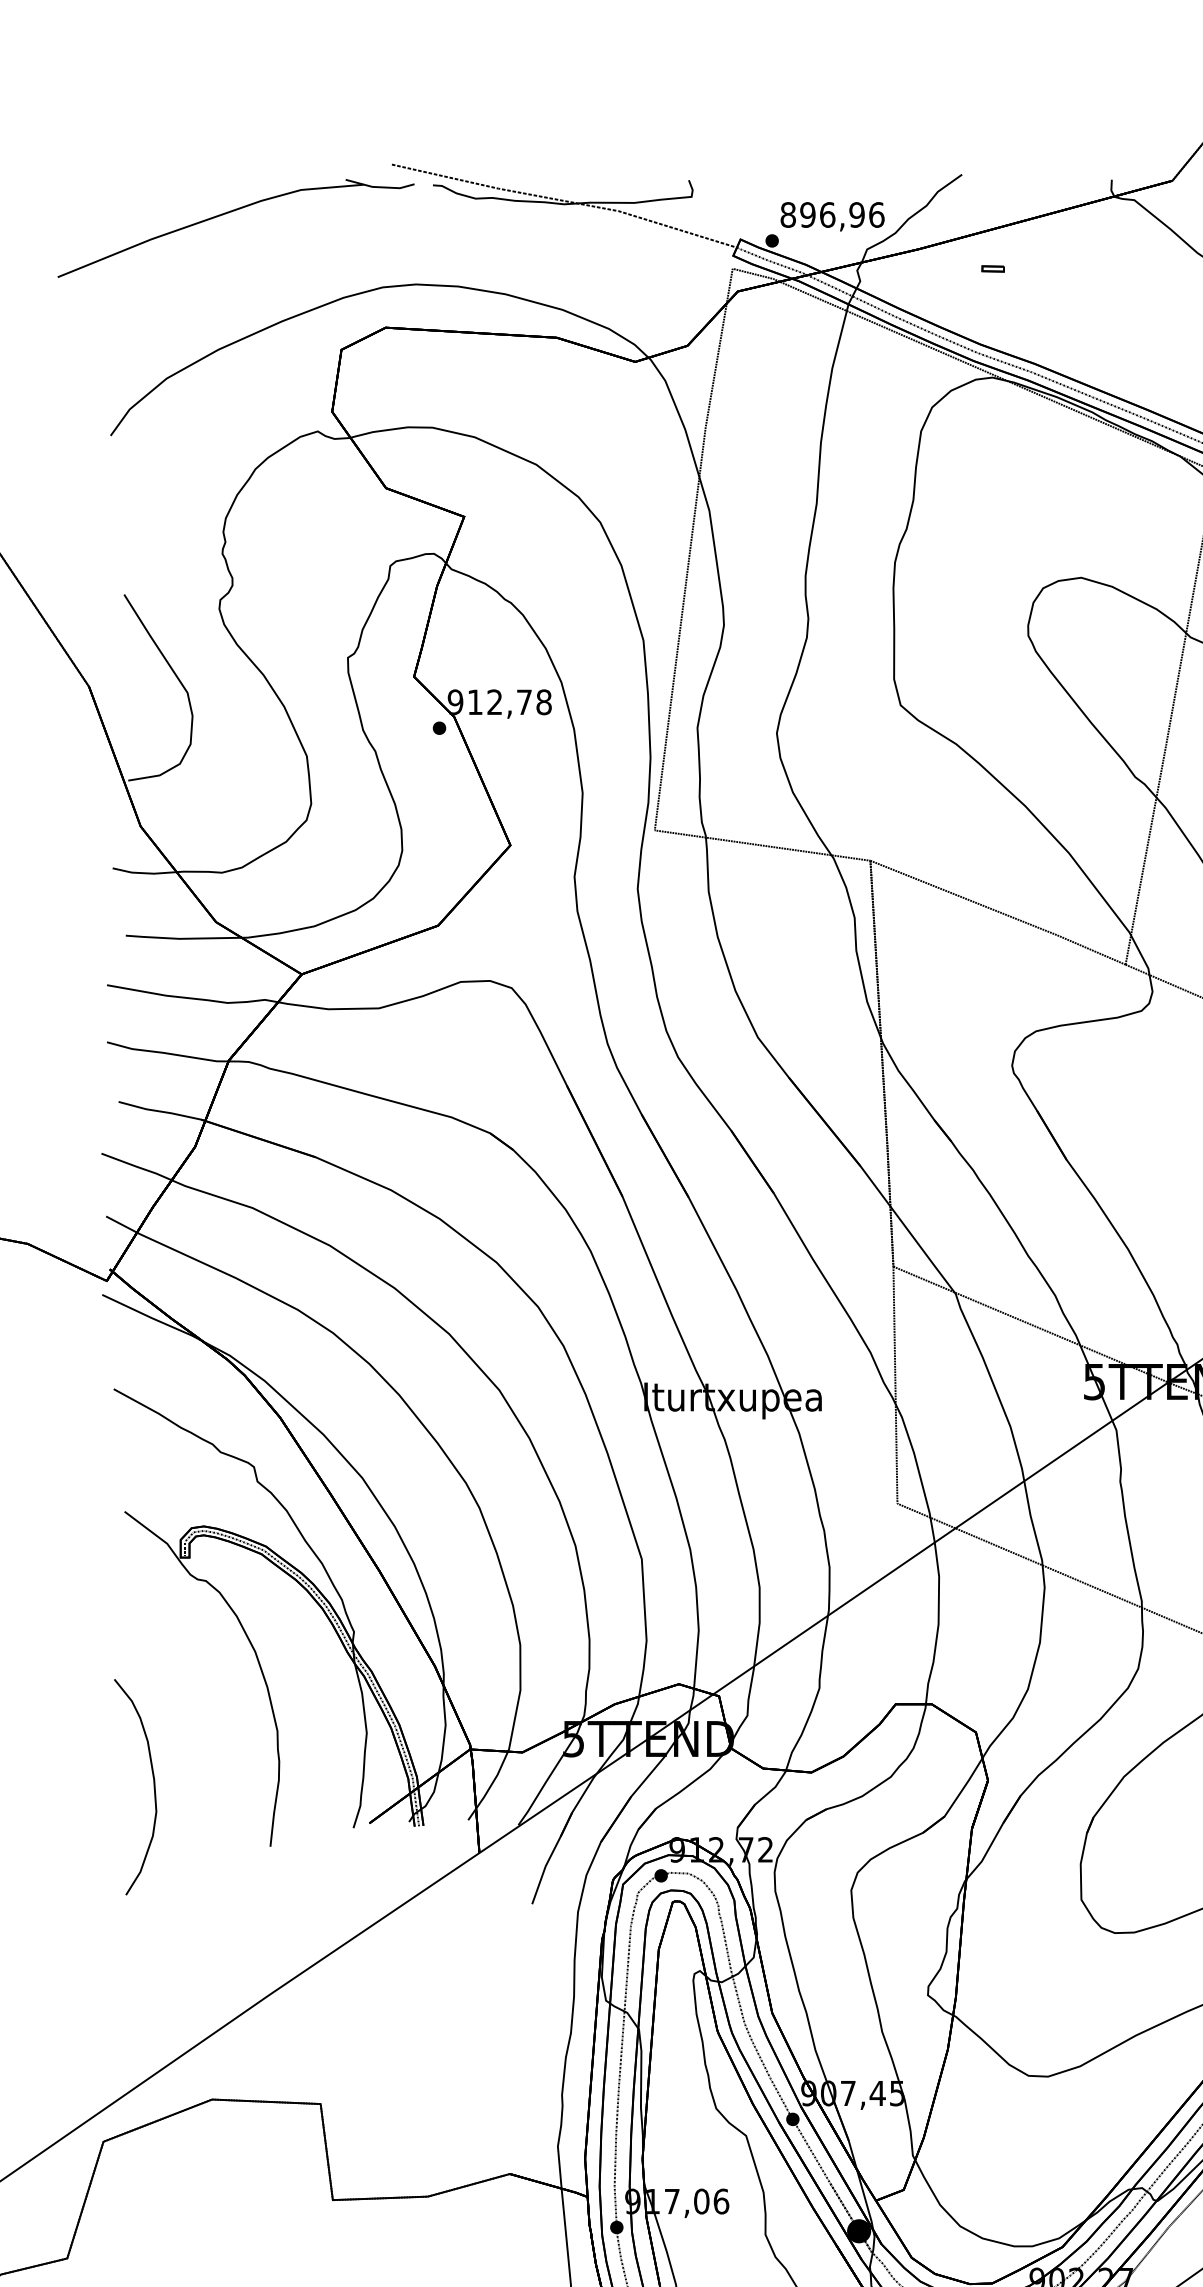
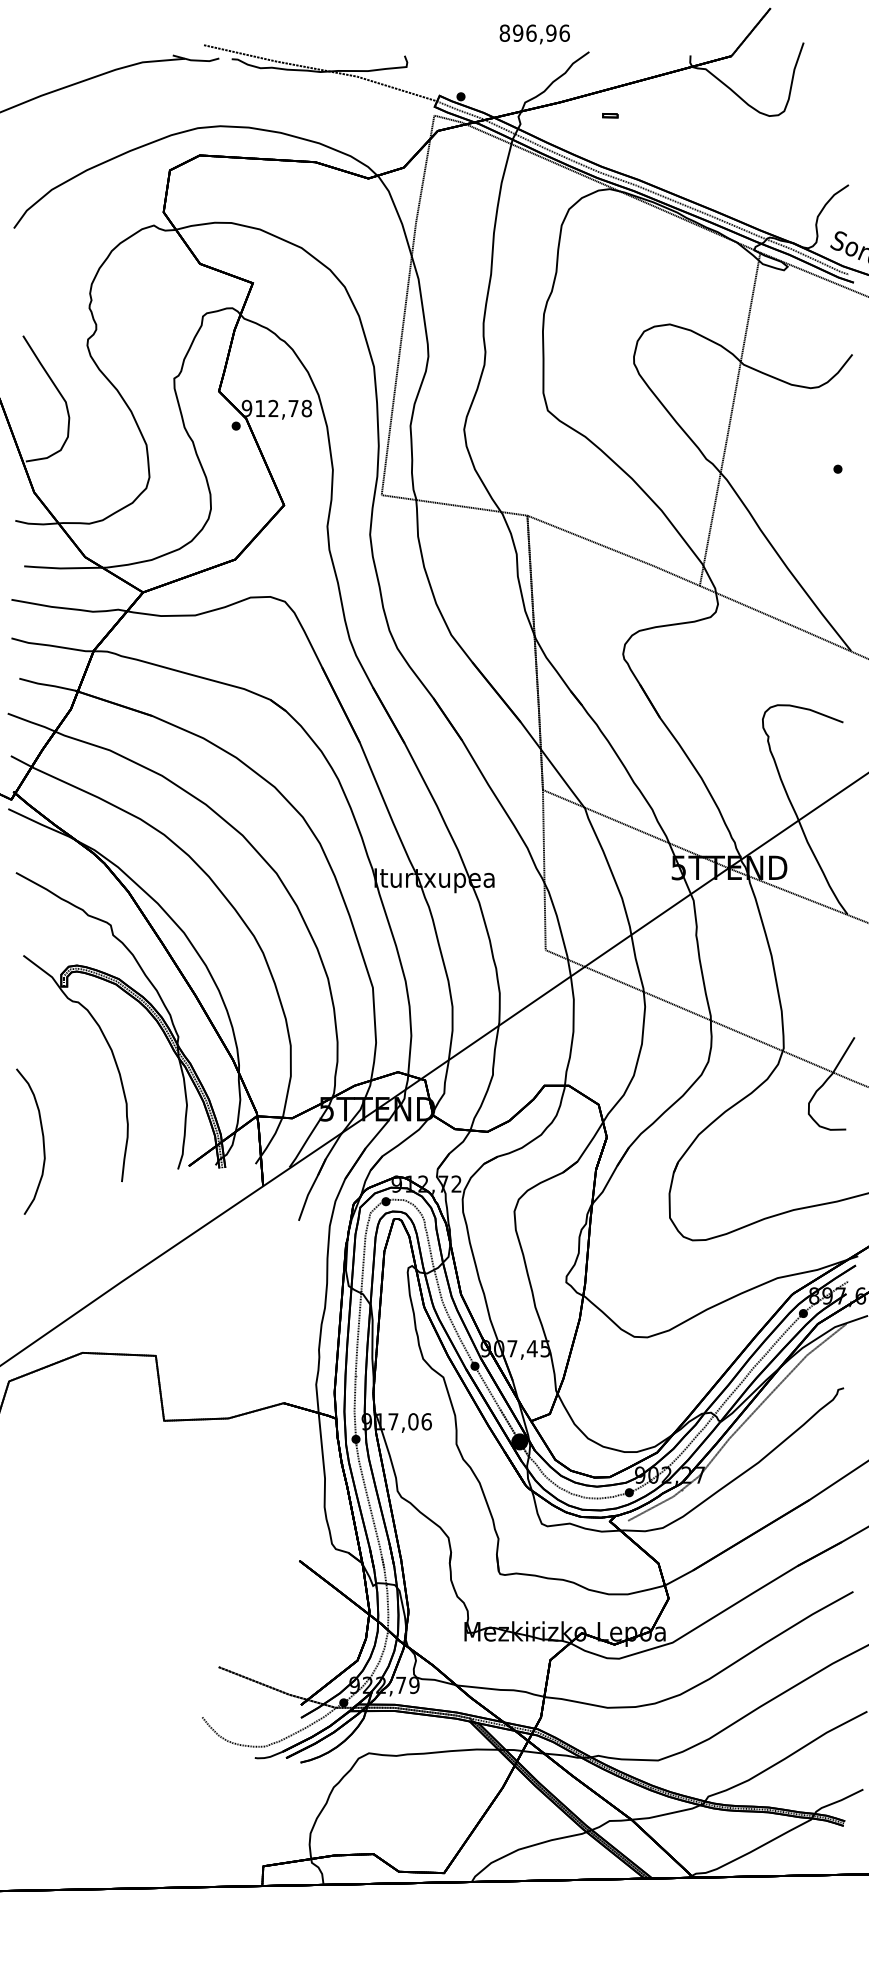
text: (832, 216) -> (534, 34), moved

